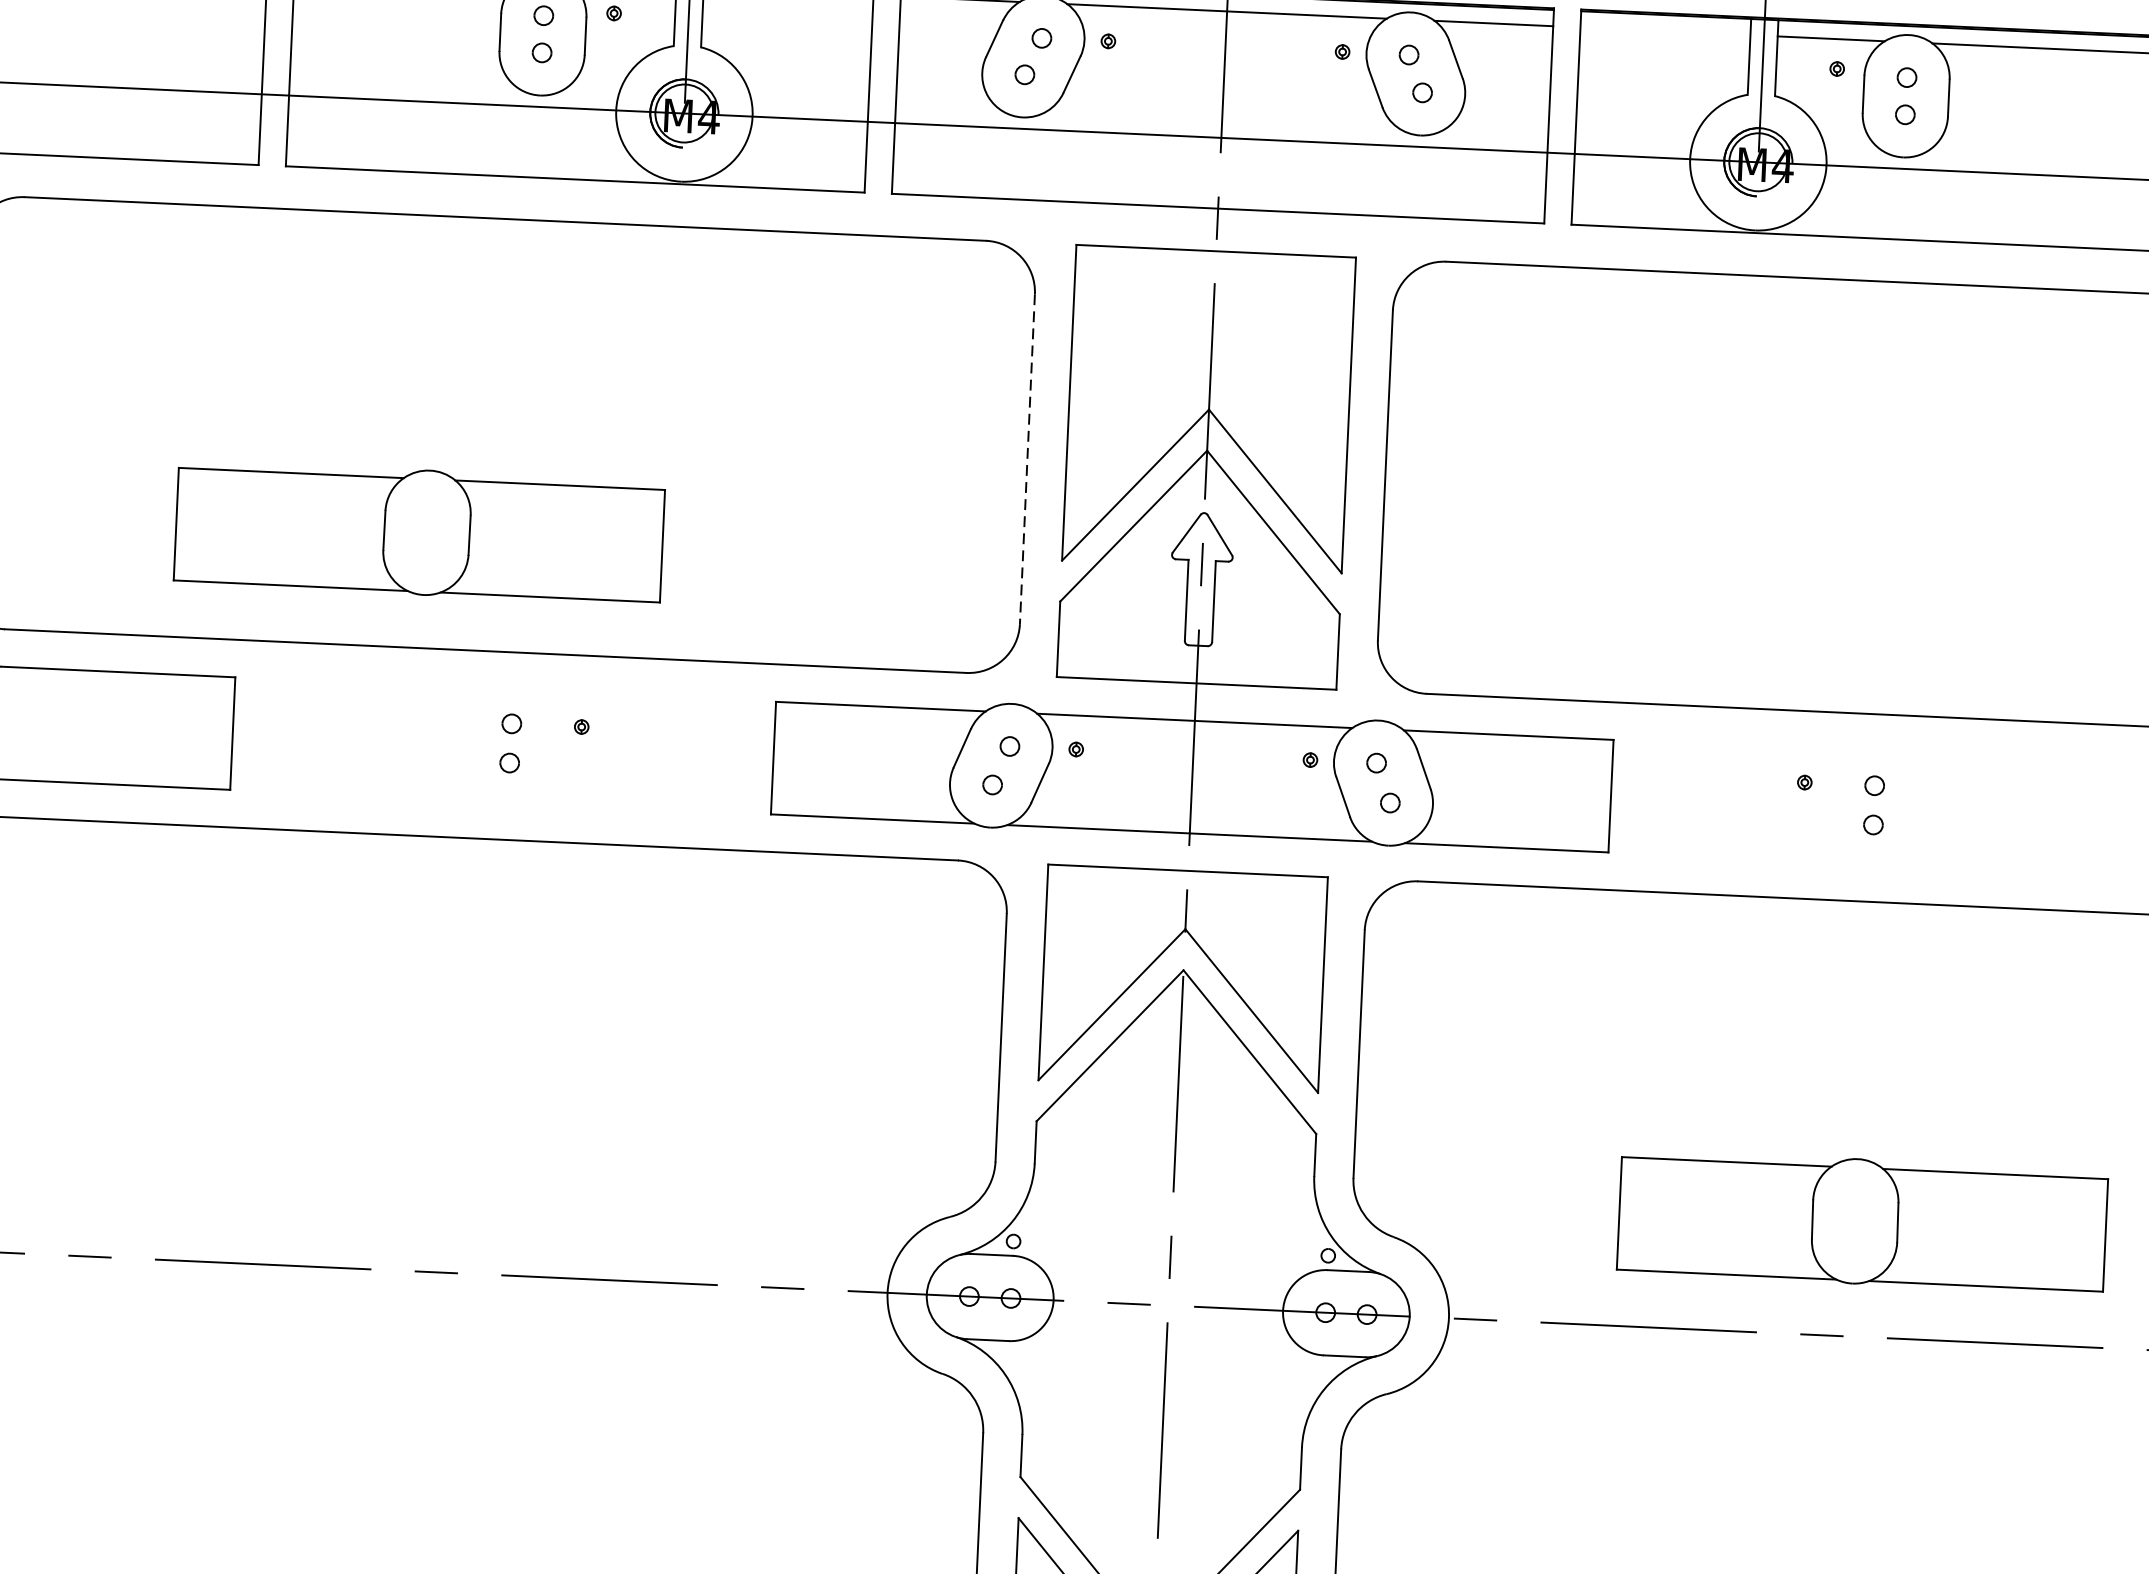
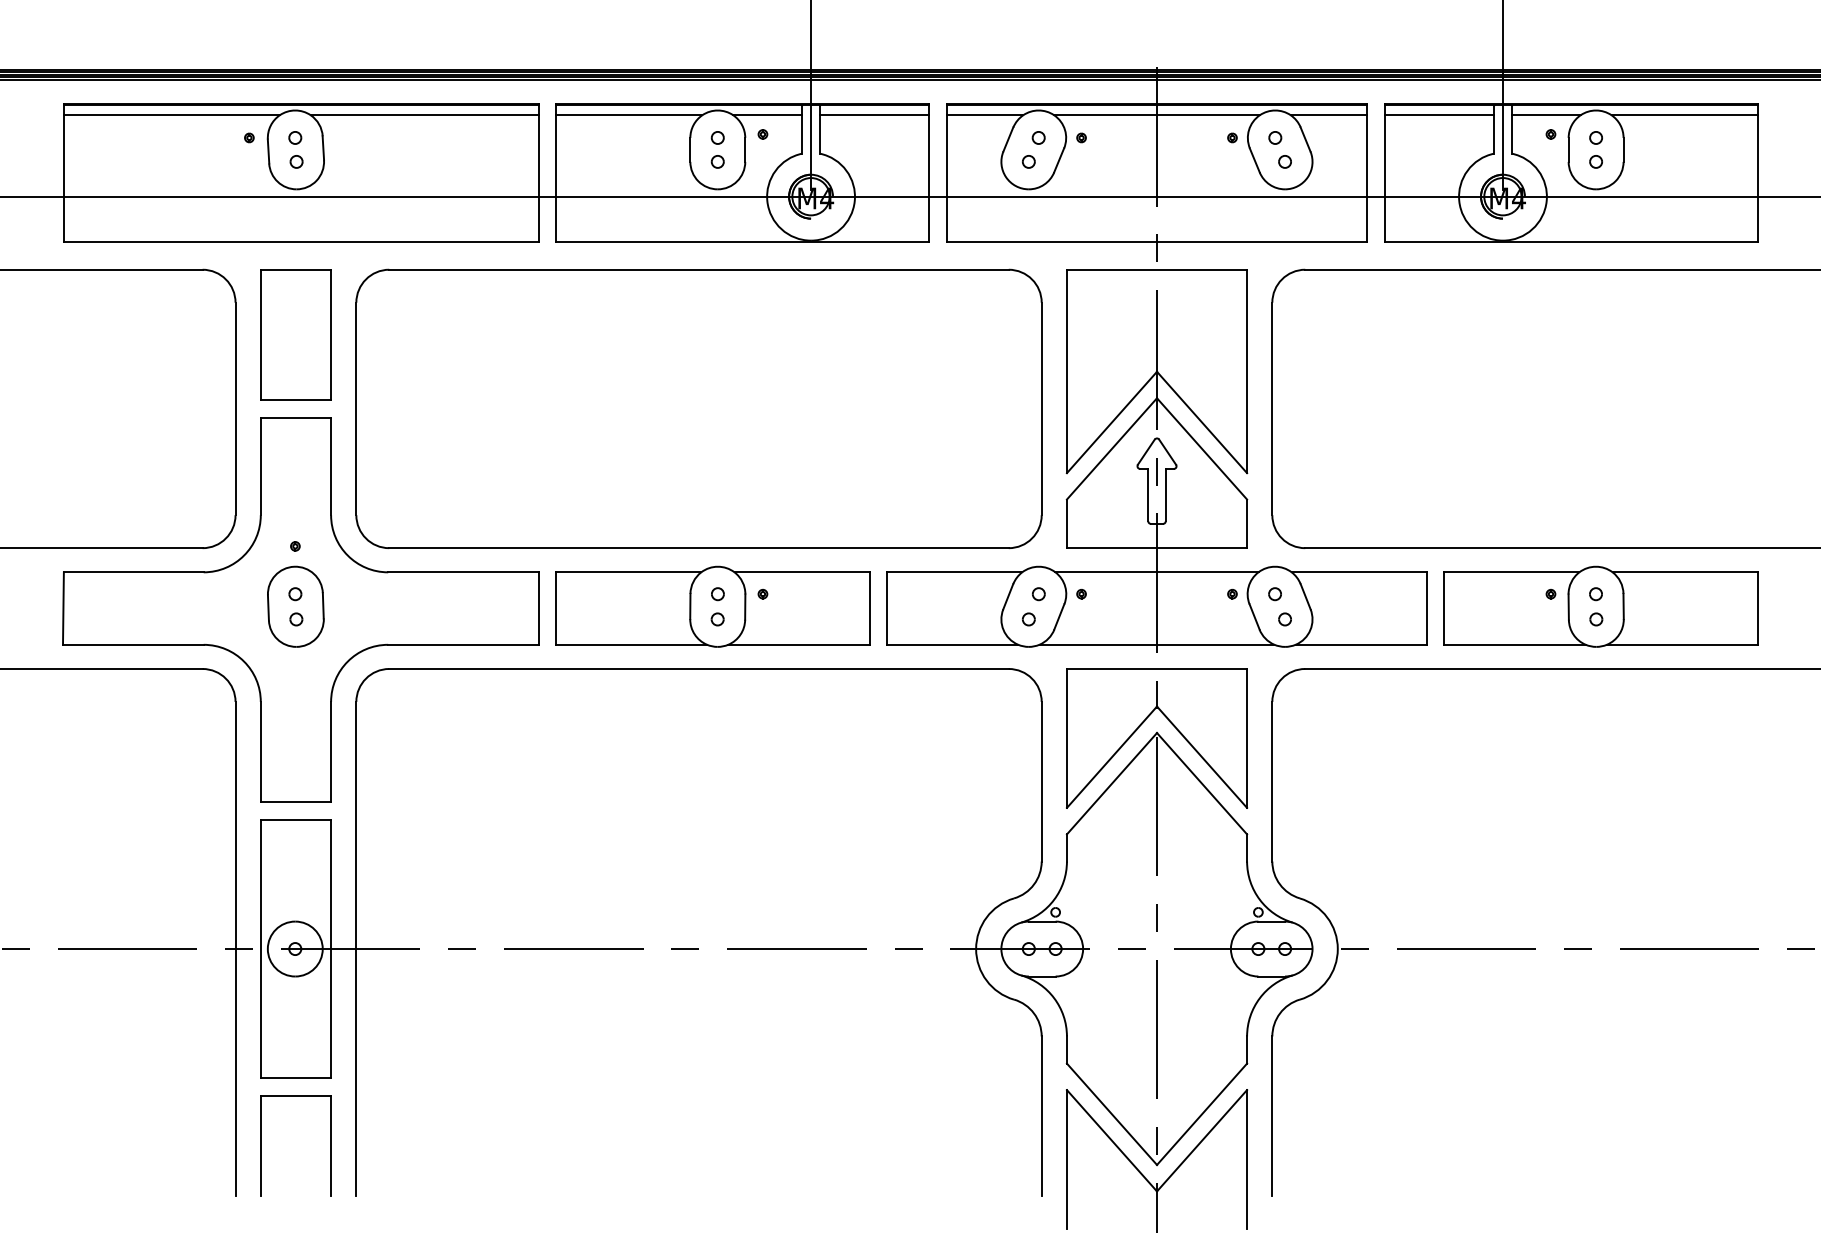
line: (1665, 31) -> (1439, 115), added
line: (1027, 460) -> (1041, 409), dashed -> solid
part: (418, 531) -> (712, 606), moved
part: (1861, 1221) -> (1600, 606), moved

